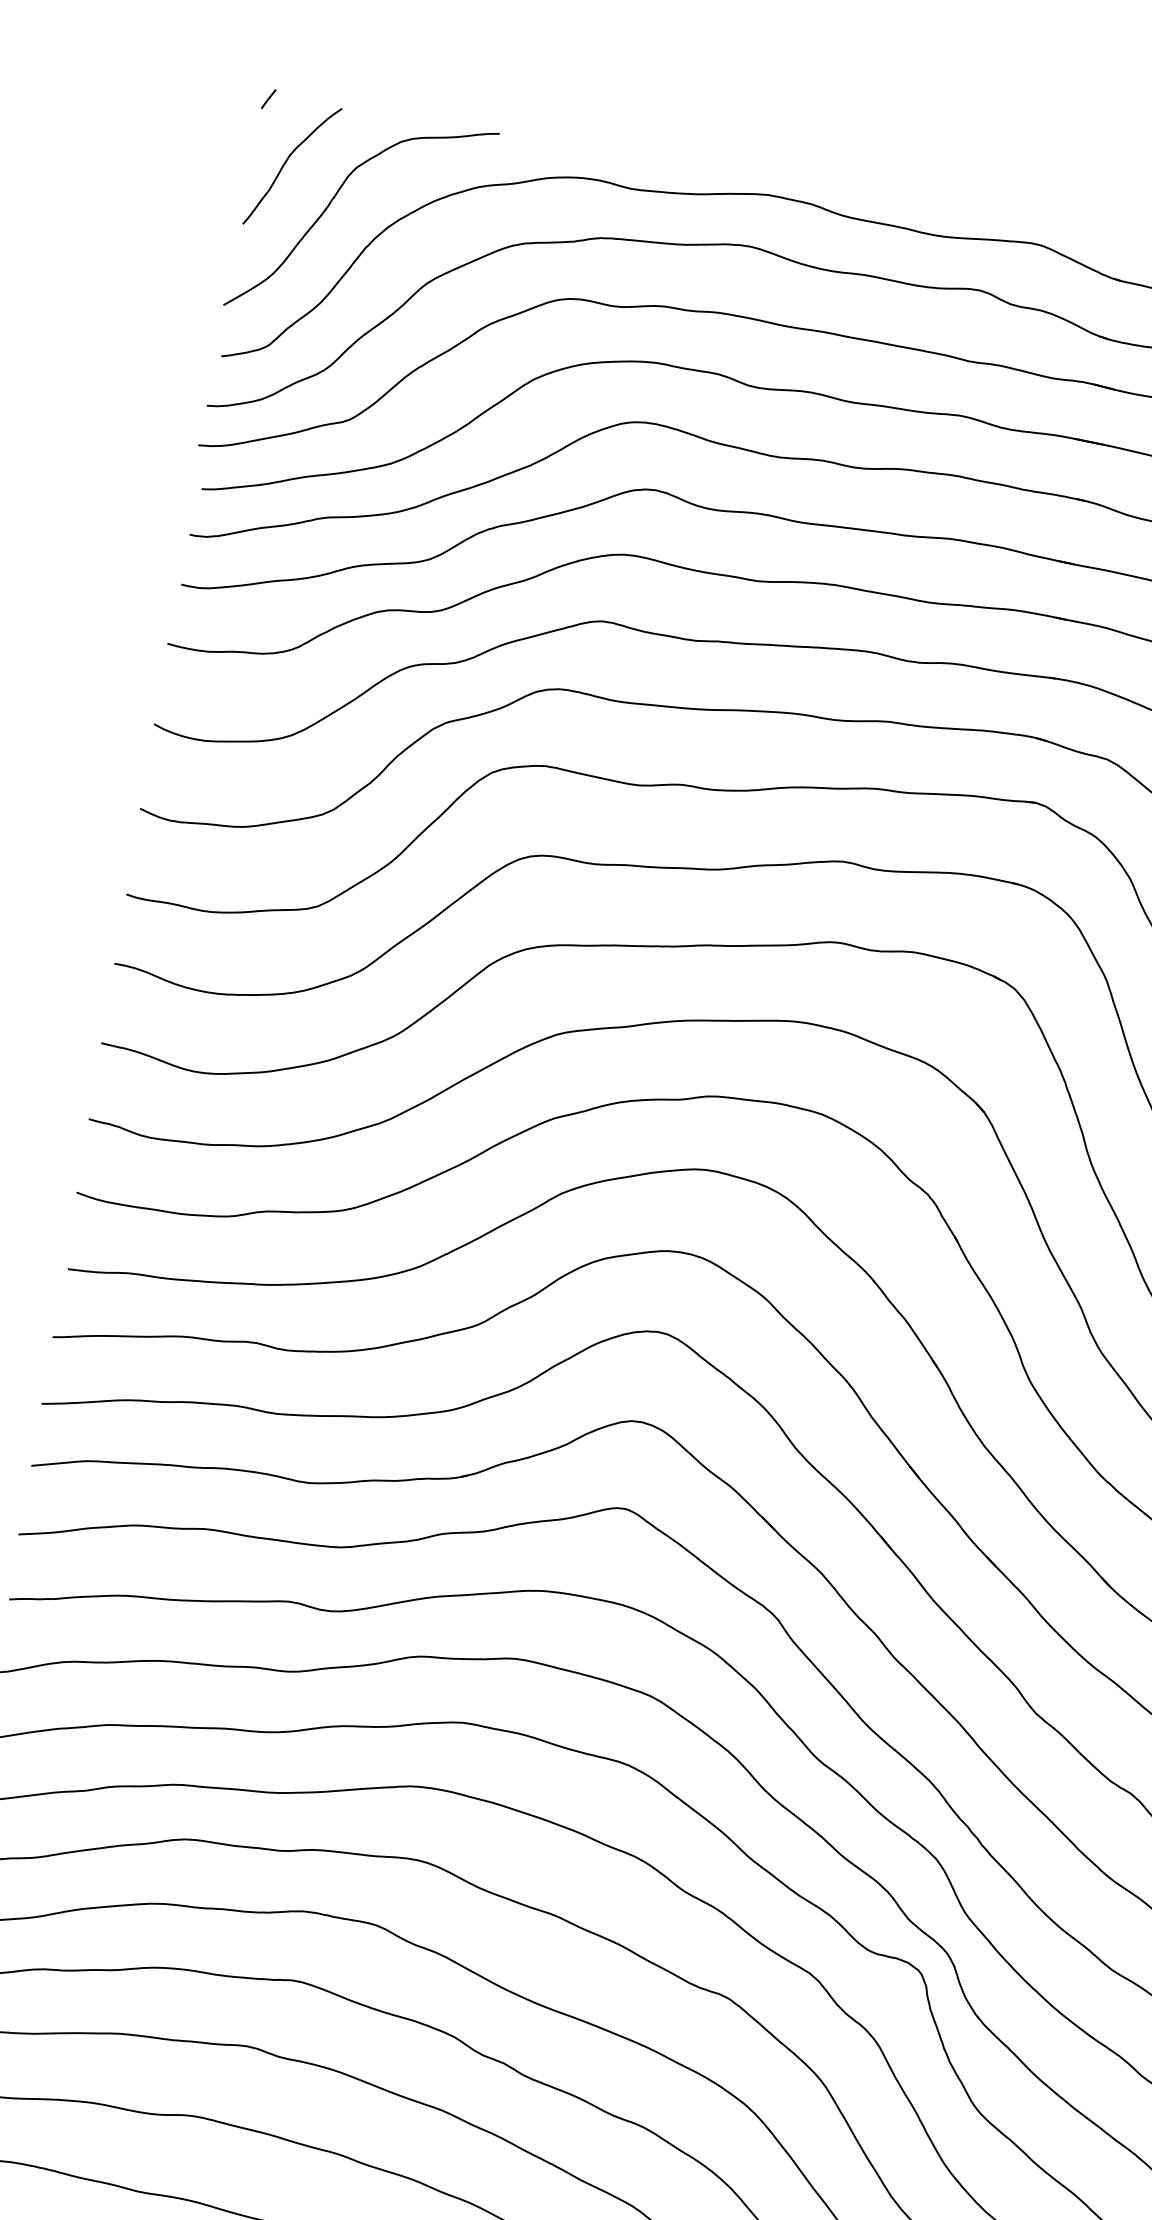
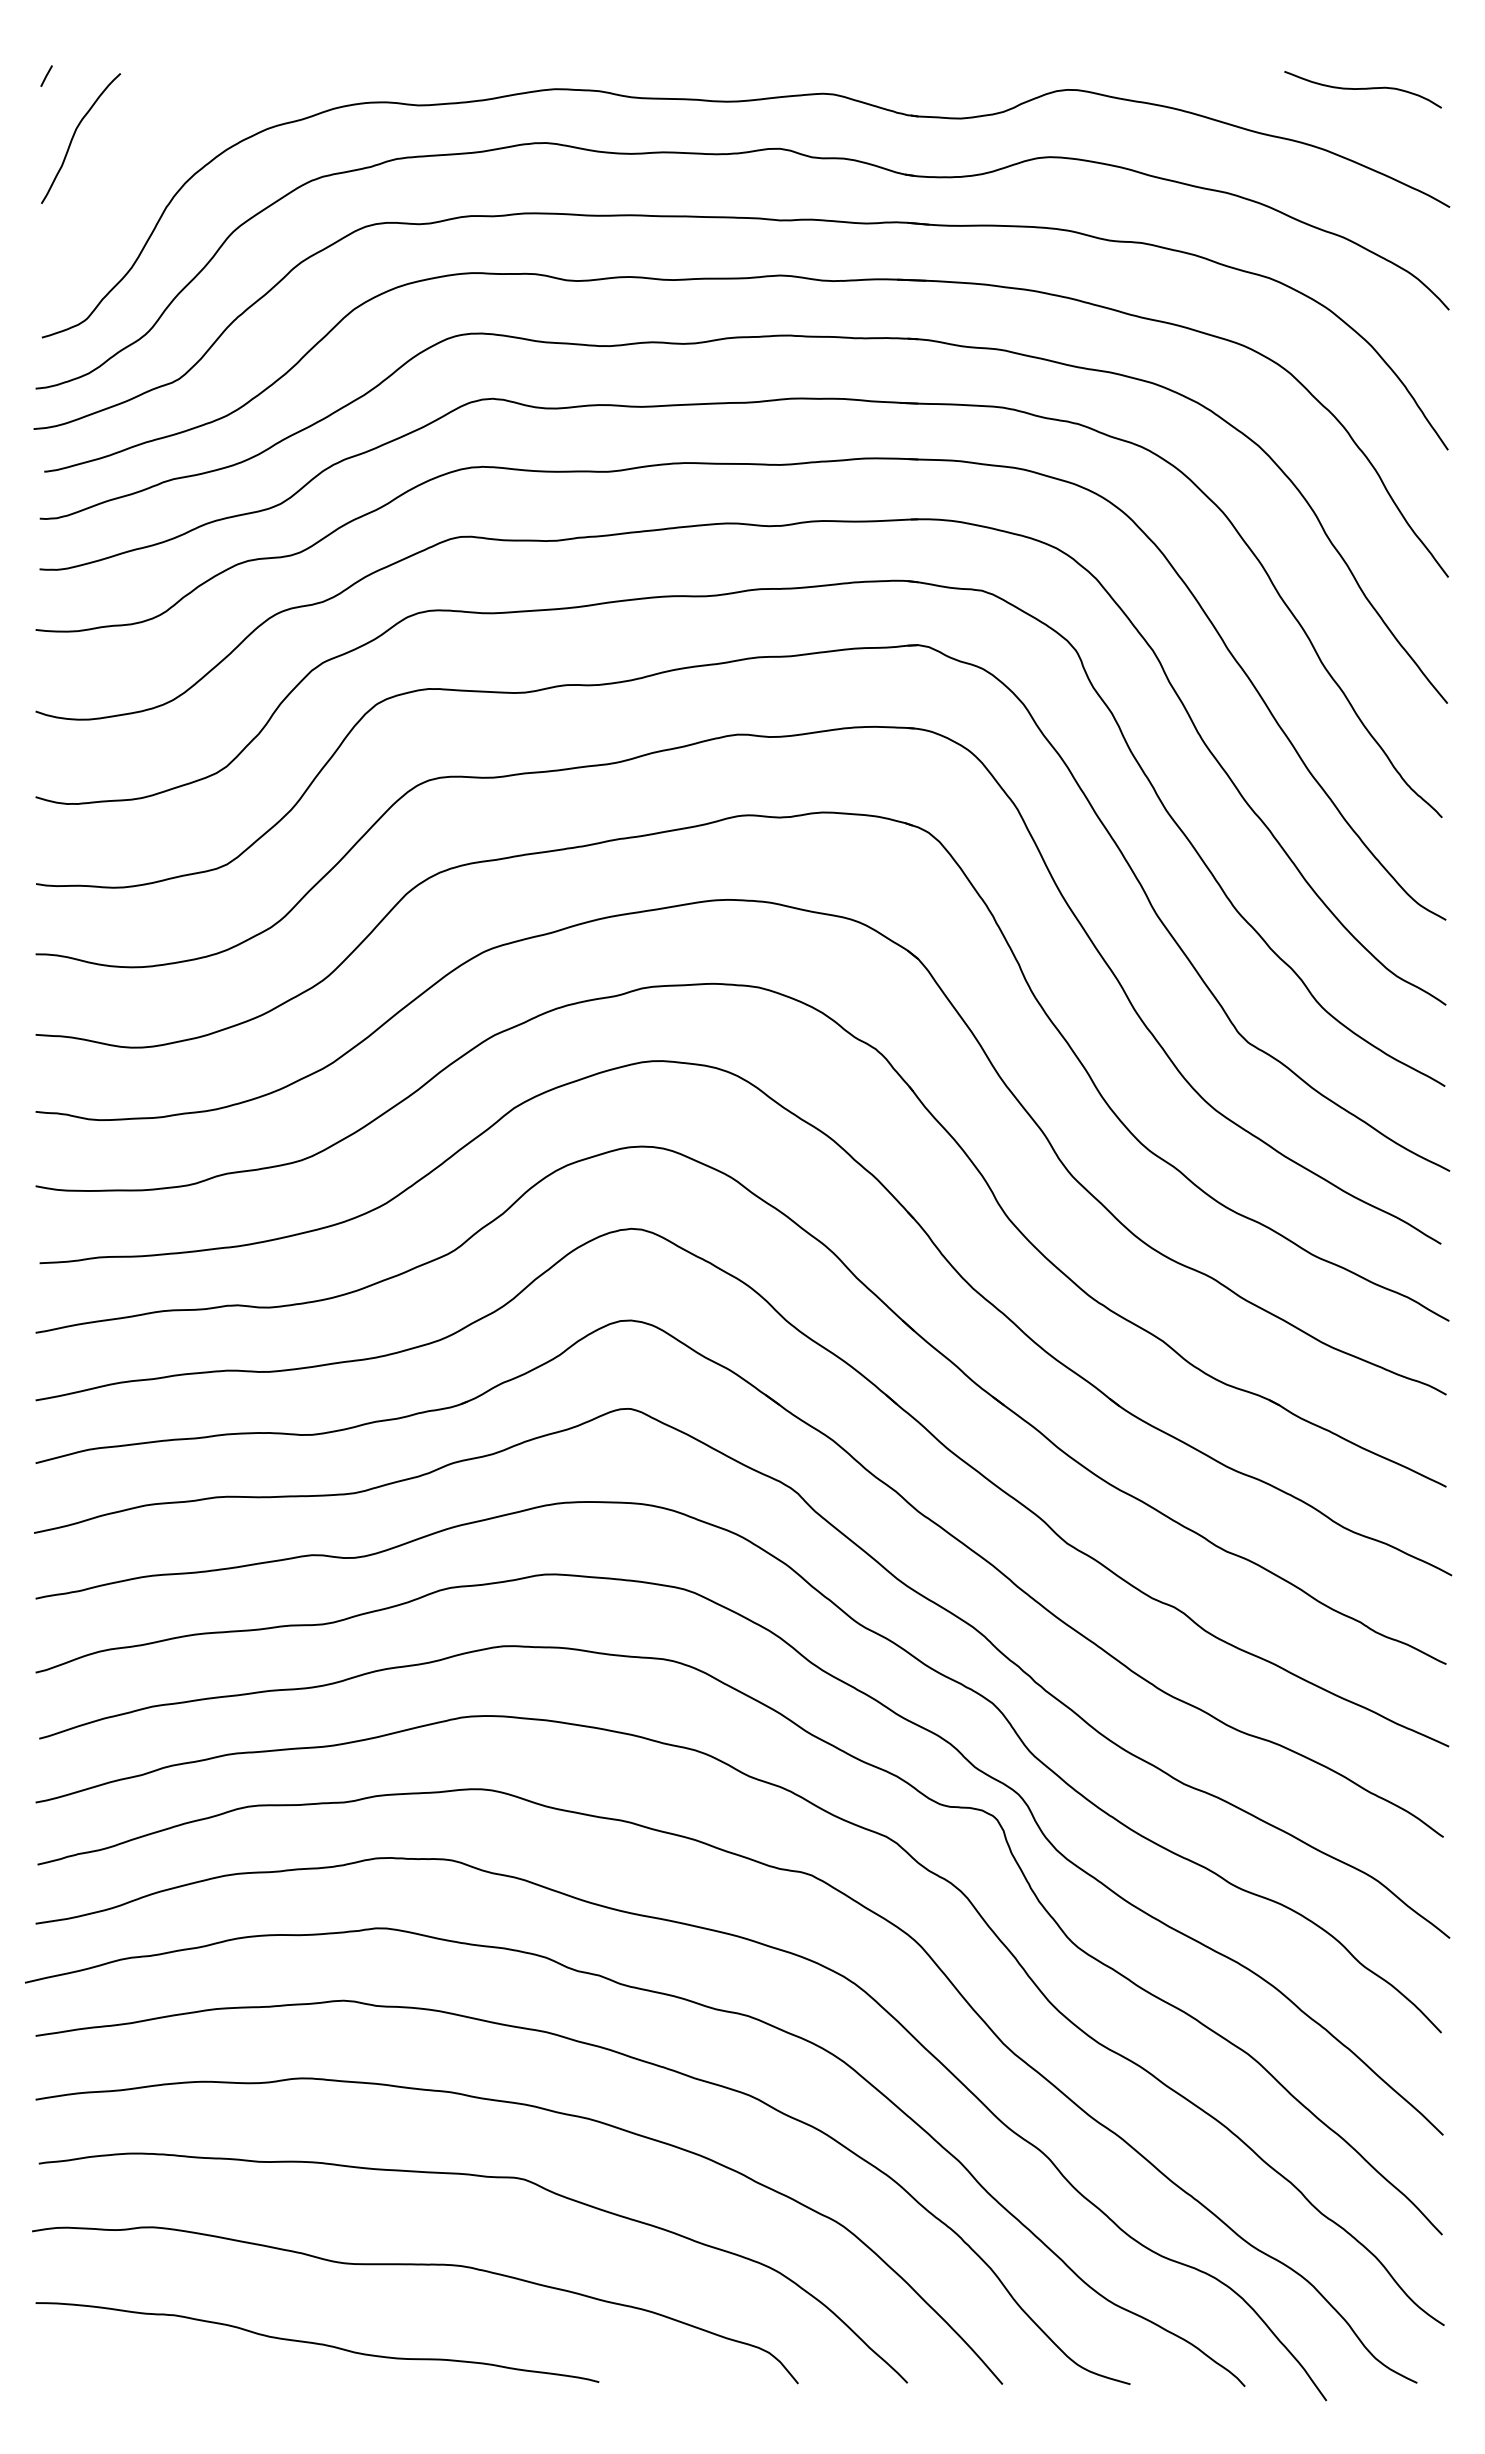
curve: (335, 197) -> (128, 162), removed

